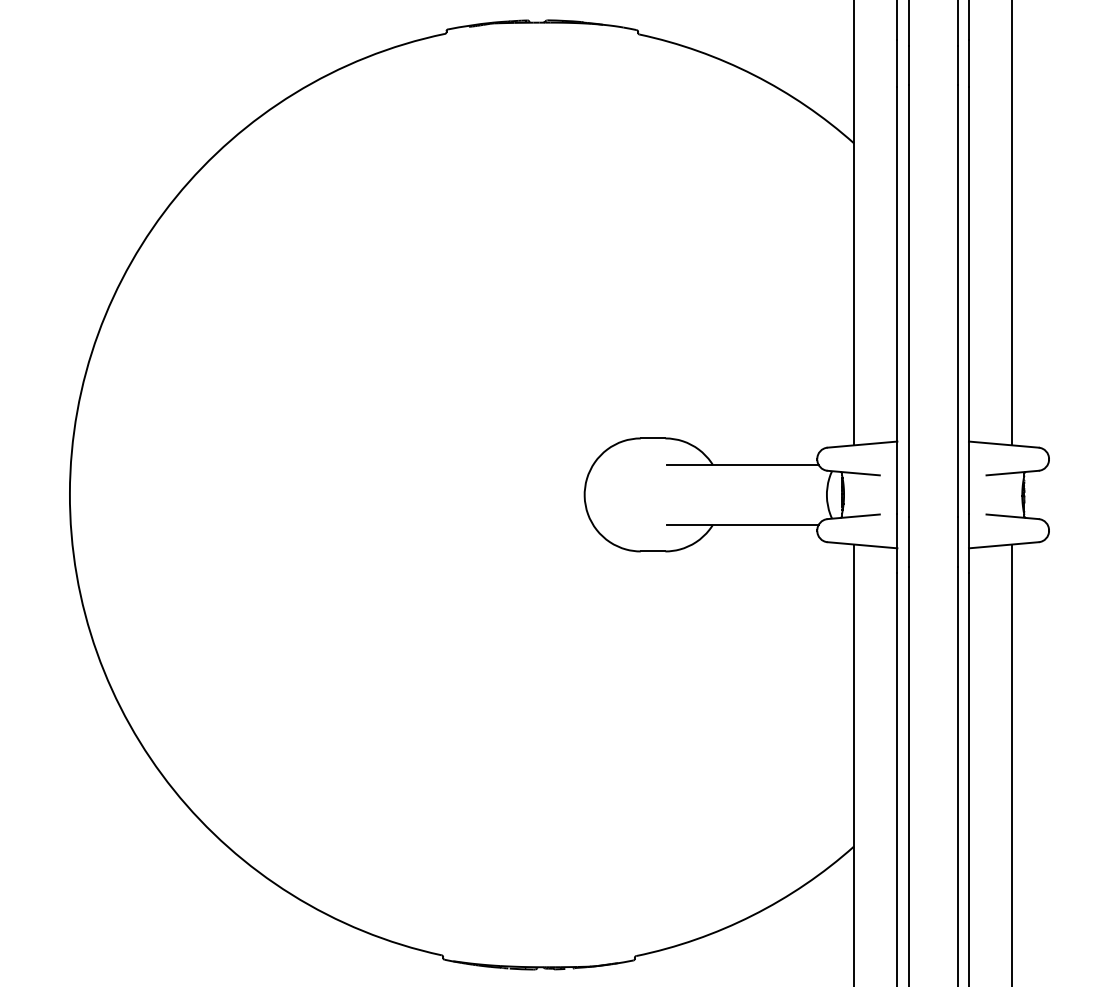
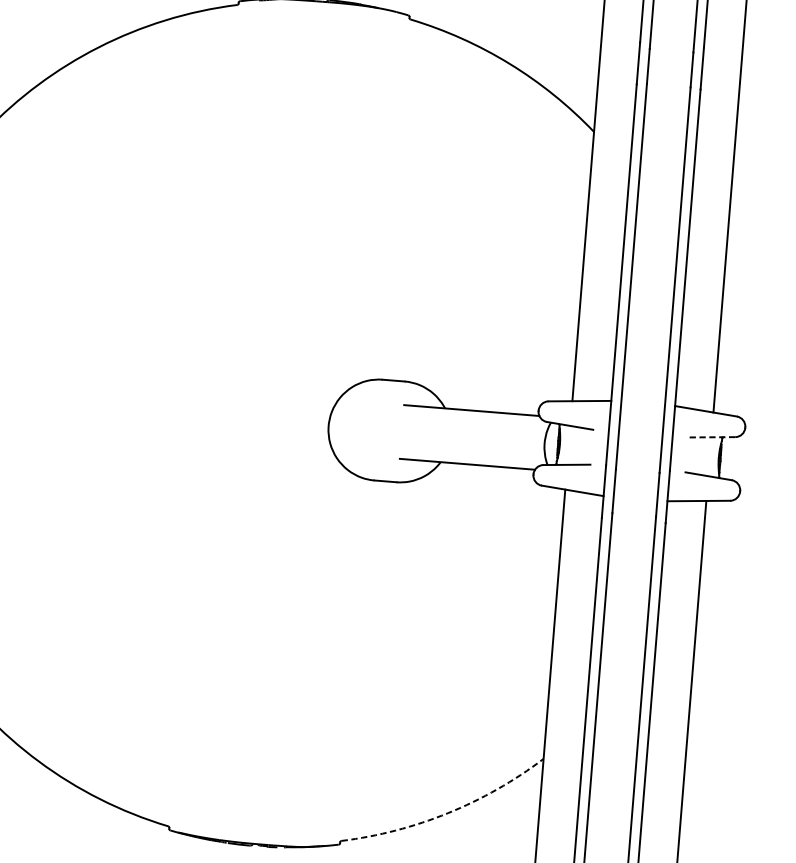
line: (1012, 473) -> (711, 437), solid -> dashed
arc: (752, 915) -> (448, 813), solid -> dashed

